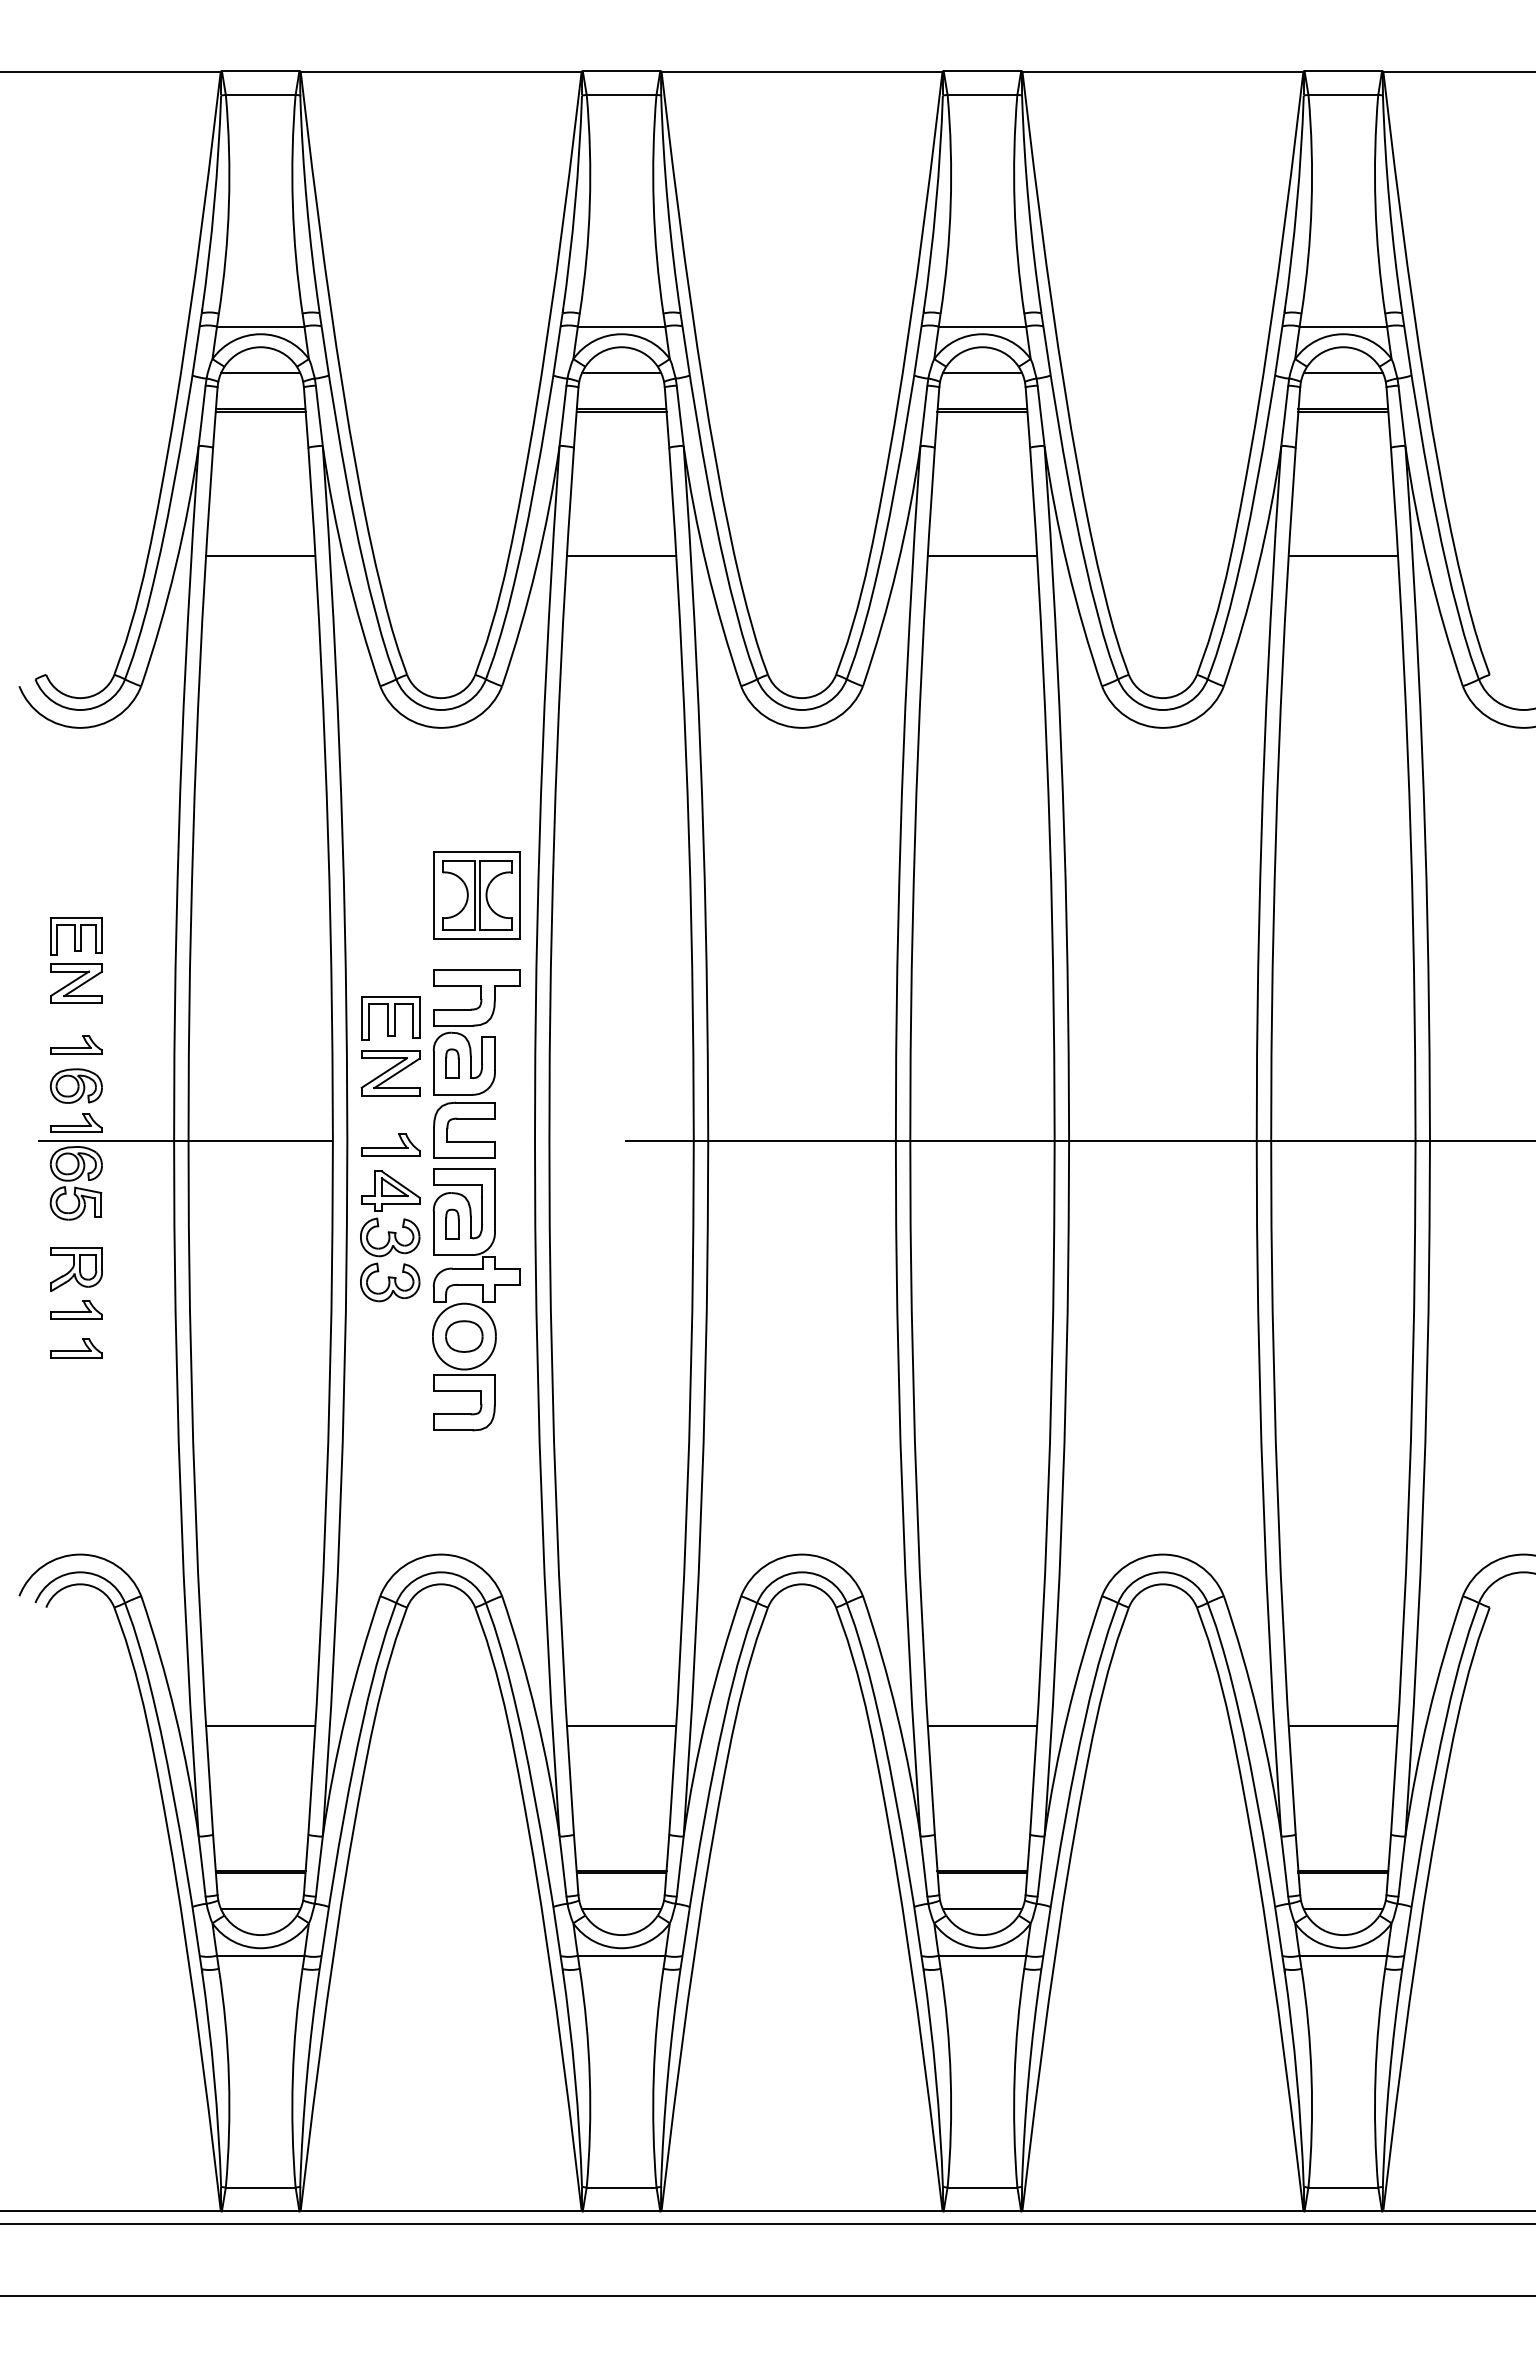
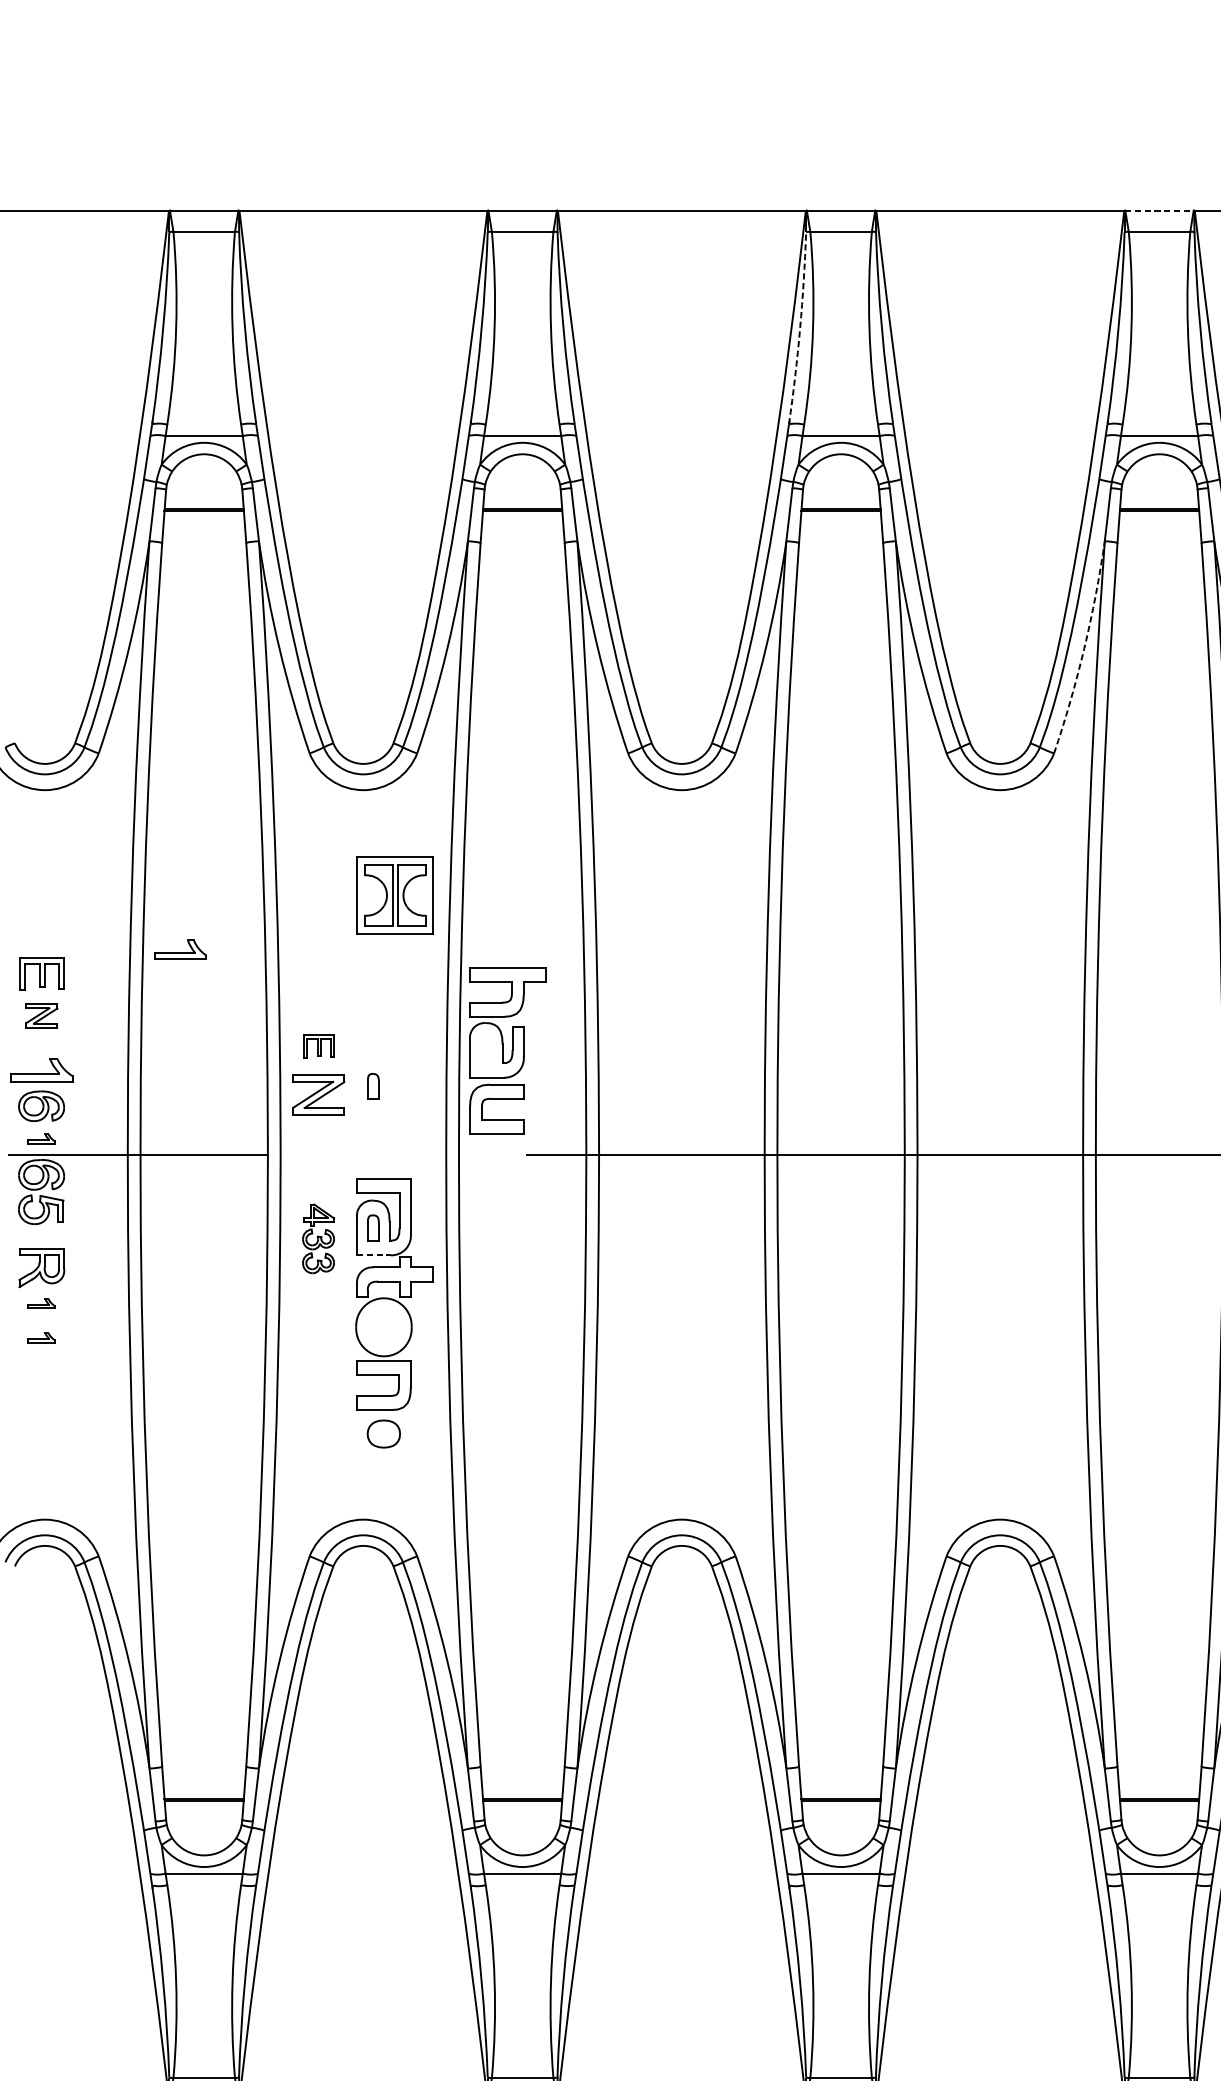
line: (1343, 71) -> (1159, 210), solid -> dashed
arc: (936, 204) -> (800, 328), solid -> dashed
line: (260, 373) -> (204, 477), removed
line: (621, 373) -> (522, 477), removed
line: (982, 373) -> (841, 477), removed
line: (1342, 373) -> (1158, 477), removed
line: (260, 555) -> (204, 638), removed
line: (621, 555) -> (522, 638), removed
line: (982, 555) -> (841, 638), removed
line: (1342, 555) -> (1158, 638), removed
arc: (1258, 567) -> (1084, 648), solid -> dashed
part: (476, 895) -> (394, 895), moved
part: (76, 983) -> (41, 1015), size x0.7
part: (390, 1018) -> (318, 1046), size x0.6
part: (76, 1044) -> (41, 1069), size x1.4
part: (476, 1063) -> (507, 1050), moved
part: (76, 1122) -> (41, 1138), size x0.6
part: (390, 1144) -> (180, 949), moved
part: (390, 1236) -> (318, 1238), size x0.6
line: (453, 1255) -> (374, 1255), solid -> dashed
part: (76, 1309) -> (41, 1303), size x0.6
part: (464, 1336) -> (384, 1433), moved
part: (76, 1348) -> (41, 1337), size x0.6
line: (260, 1726) -> (204, 1671), removed
line: (621, 1726) -> (522, 1671), removed
line: (982, 1726) -> (841, 1671), removed
line: (1342, 1726) -> (1158, 1671), removed
line: (260, 1909) -> (204, 1832), removed
line: (621, 1909) -> (522, 1832), removed
line: (982, 1909) -> (841, 1832), removed
line: (1342, 1909) -> (1158, 1832), removed

